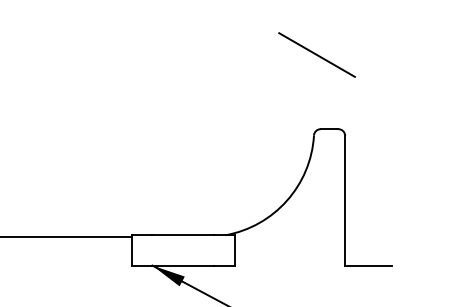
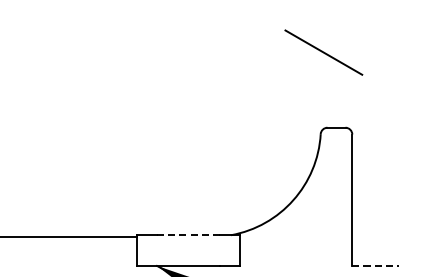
line: (183, 235) -> (188, 235), solid -> dashed
line: (368, 265) -> (375, 265), solid -> dashed

